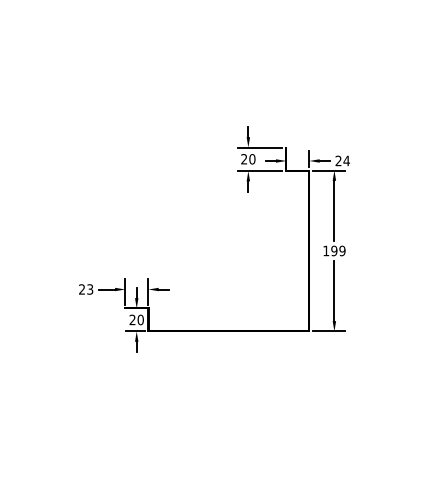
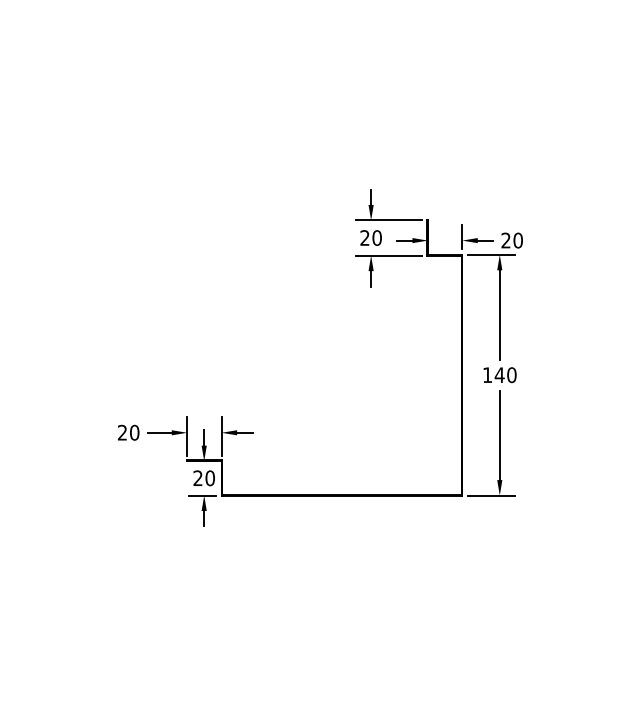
text: (346, 160) -> (517, 239), 24 -> 20
text: (338, 250) -> (505, 374), 199 -> 140
text: (90, 289) -> (135, 432), 23 -> 20

